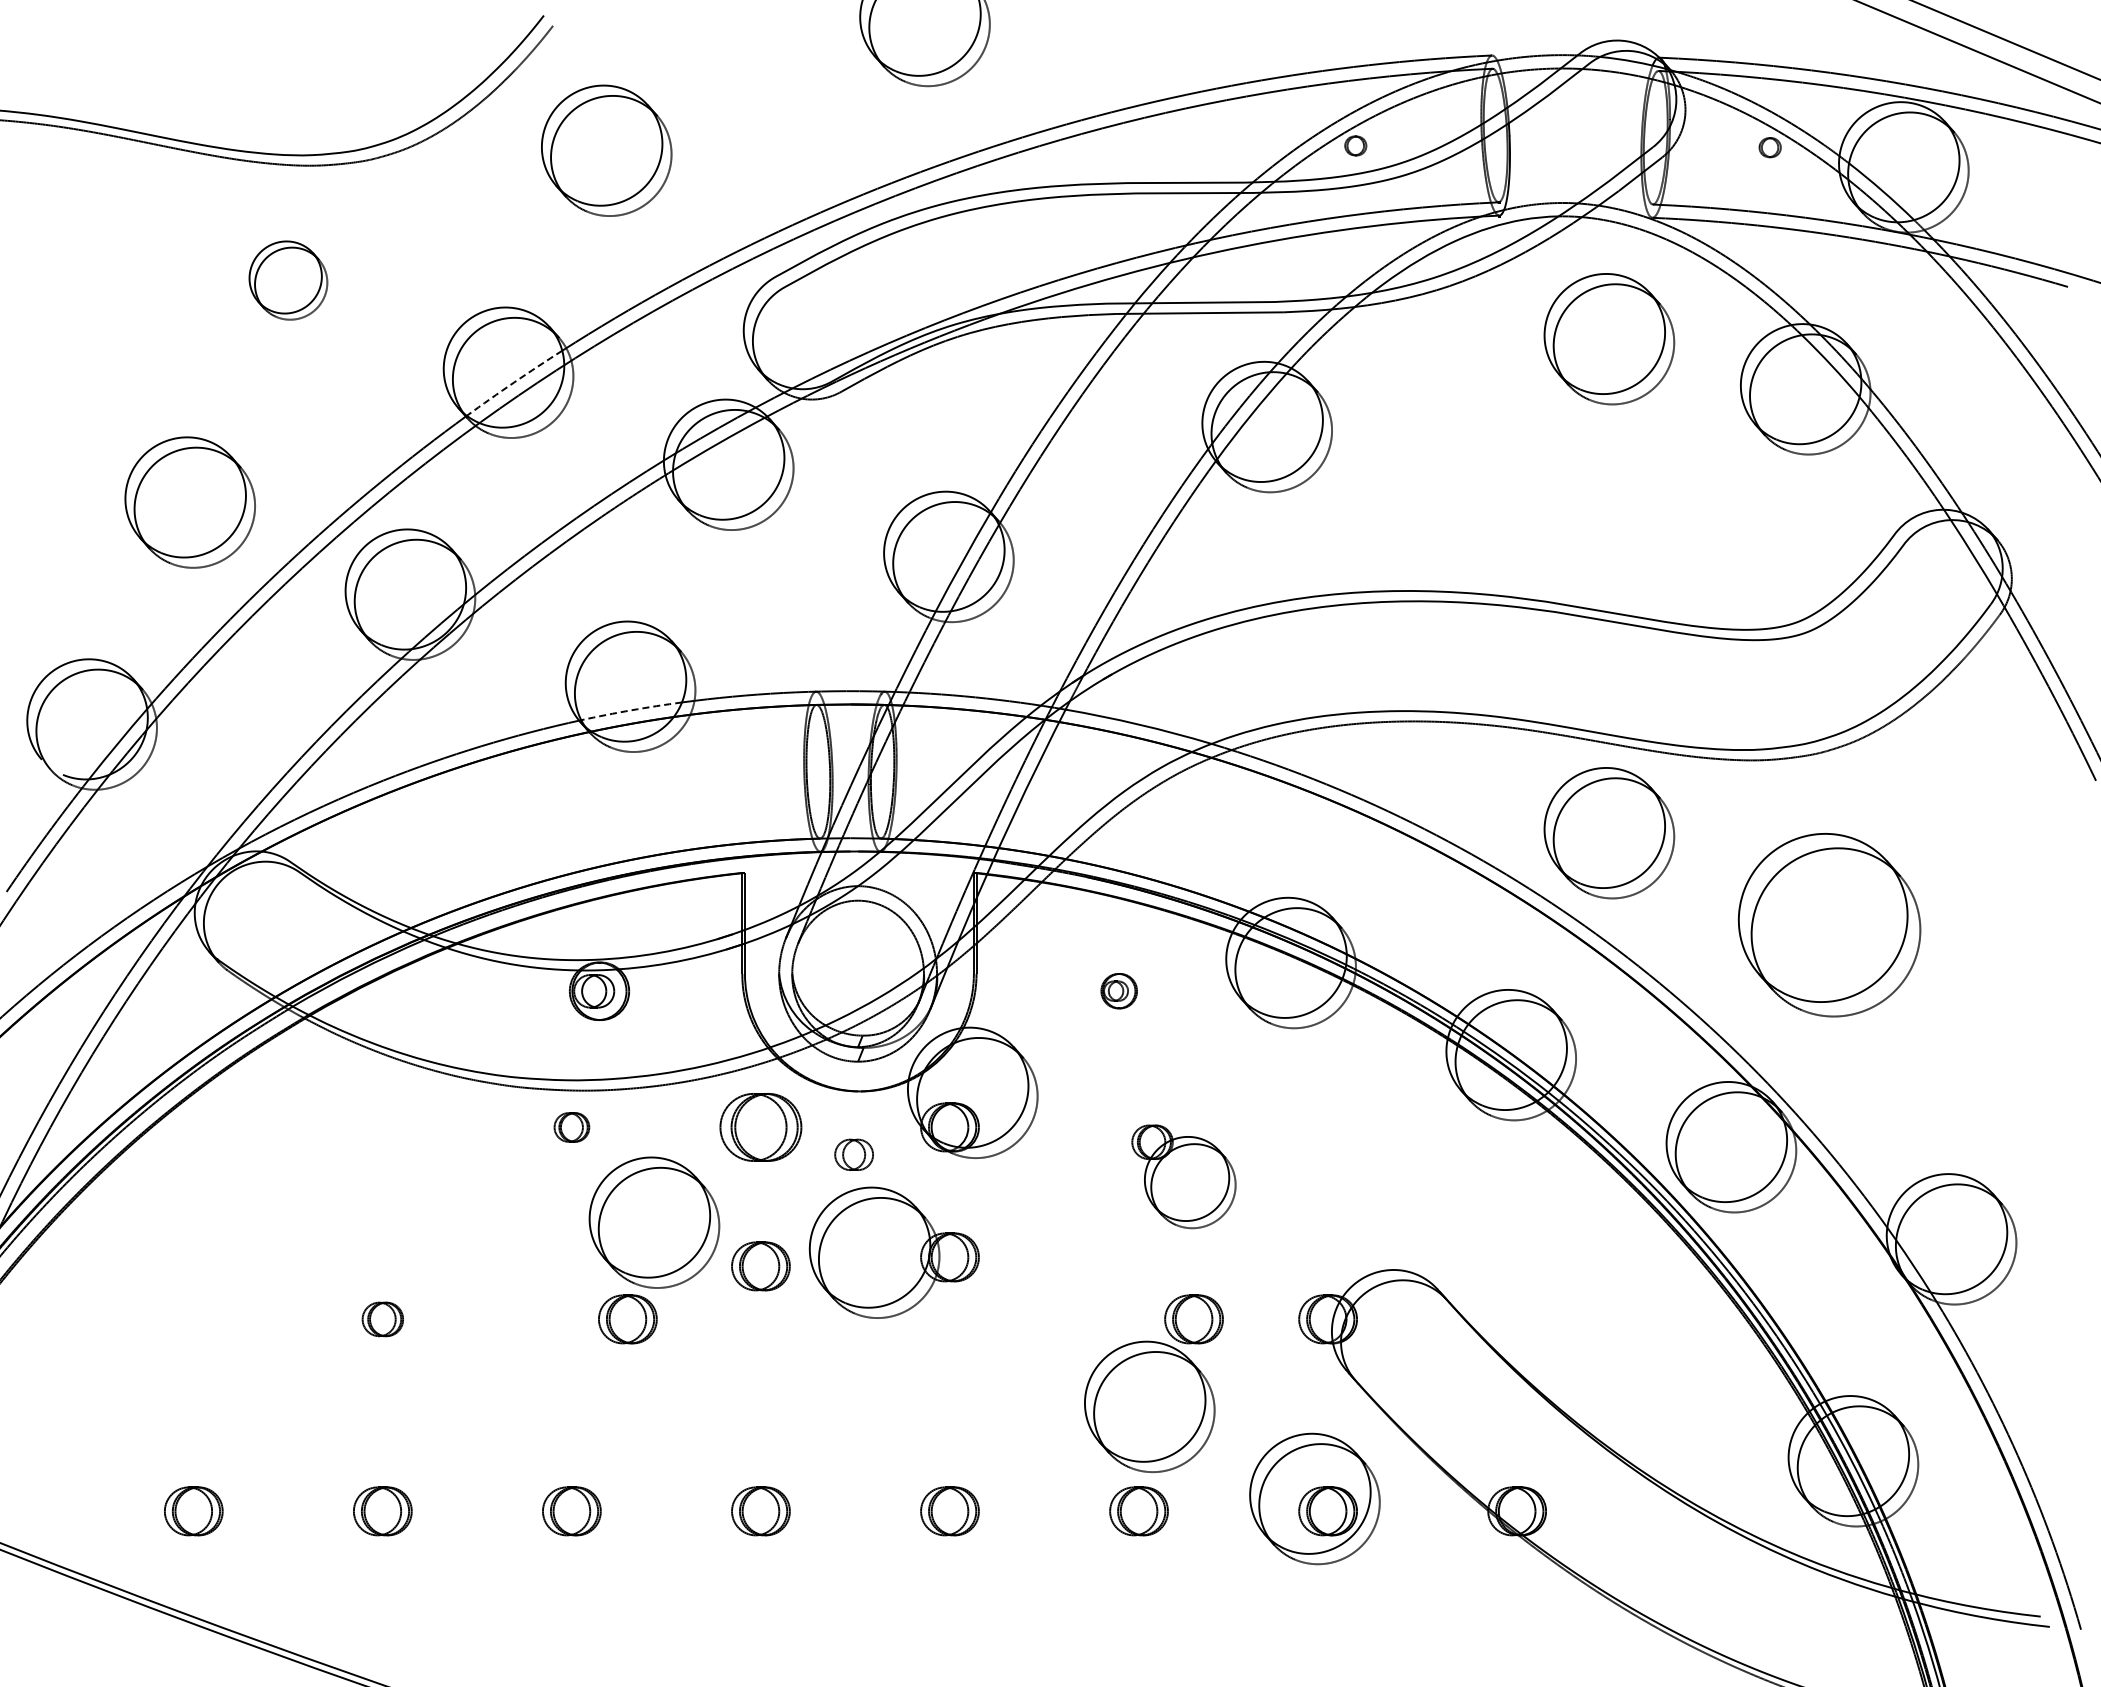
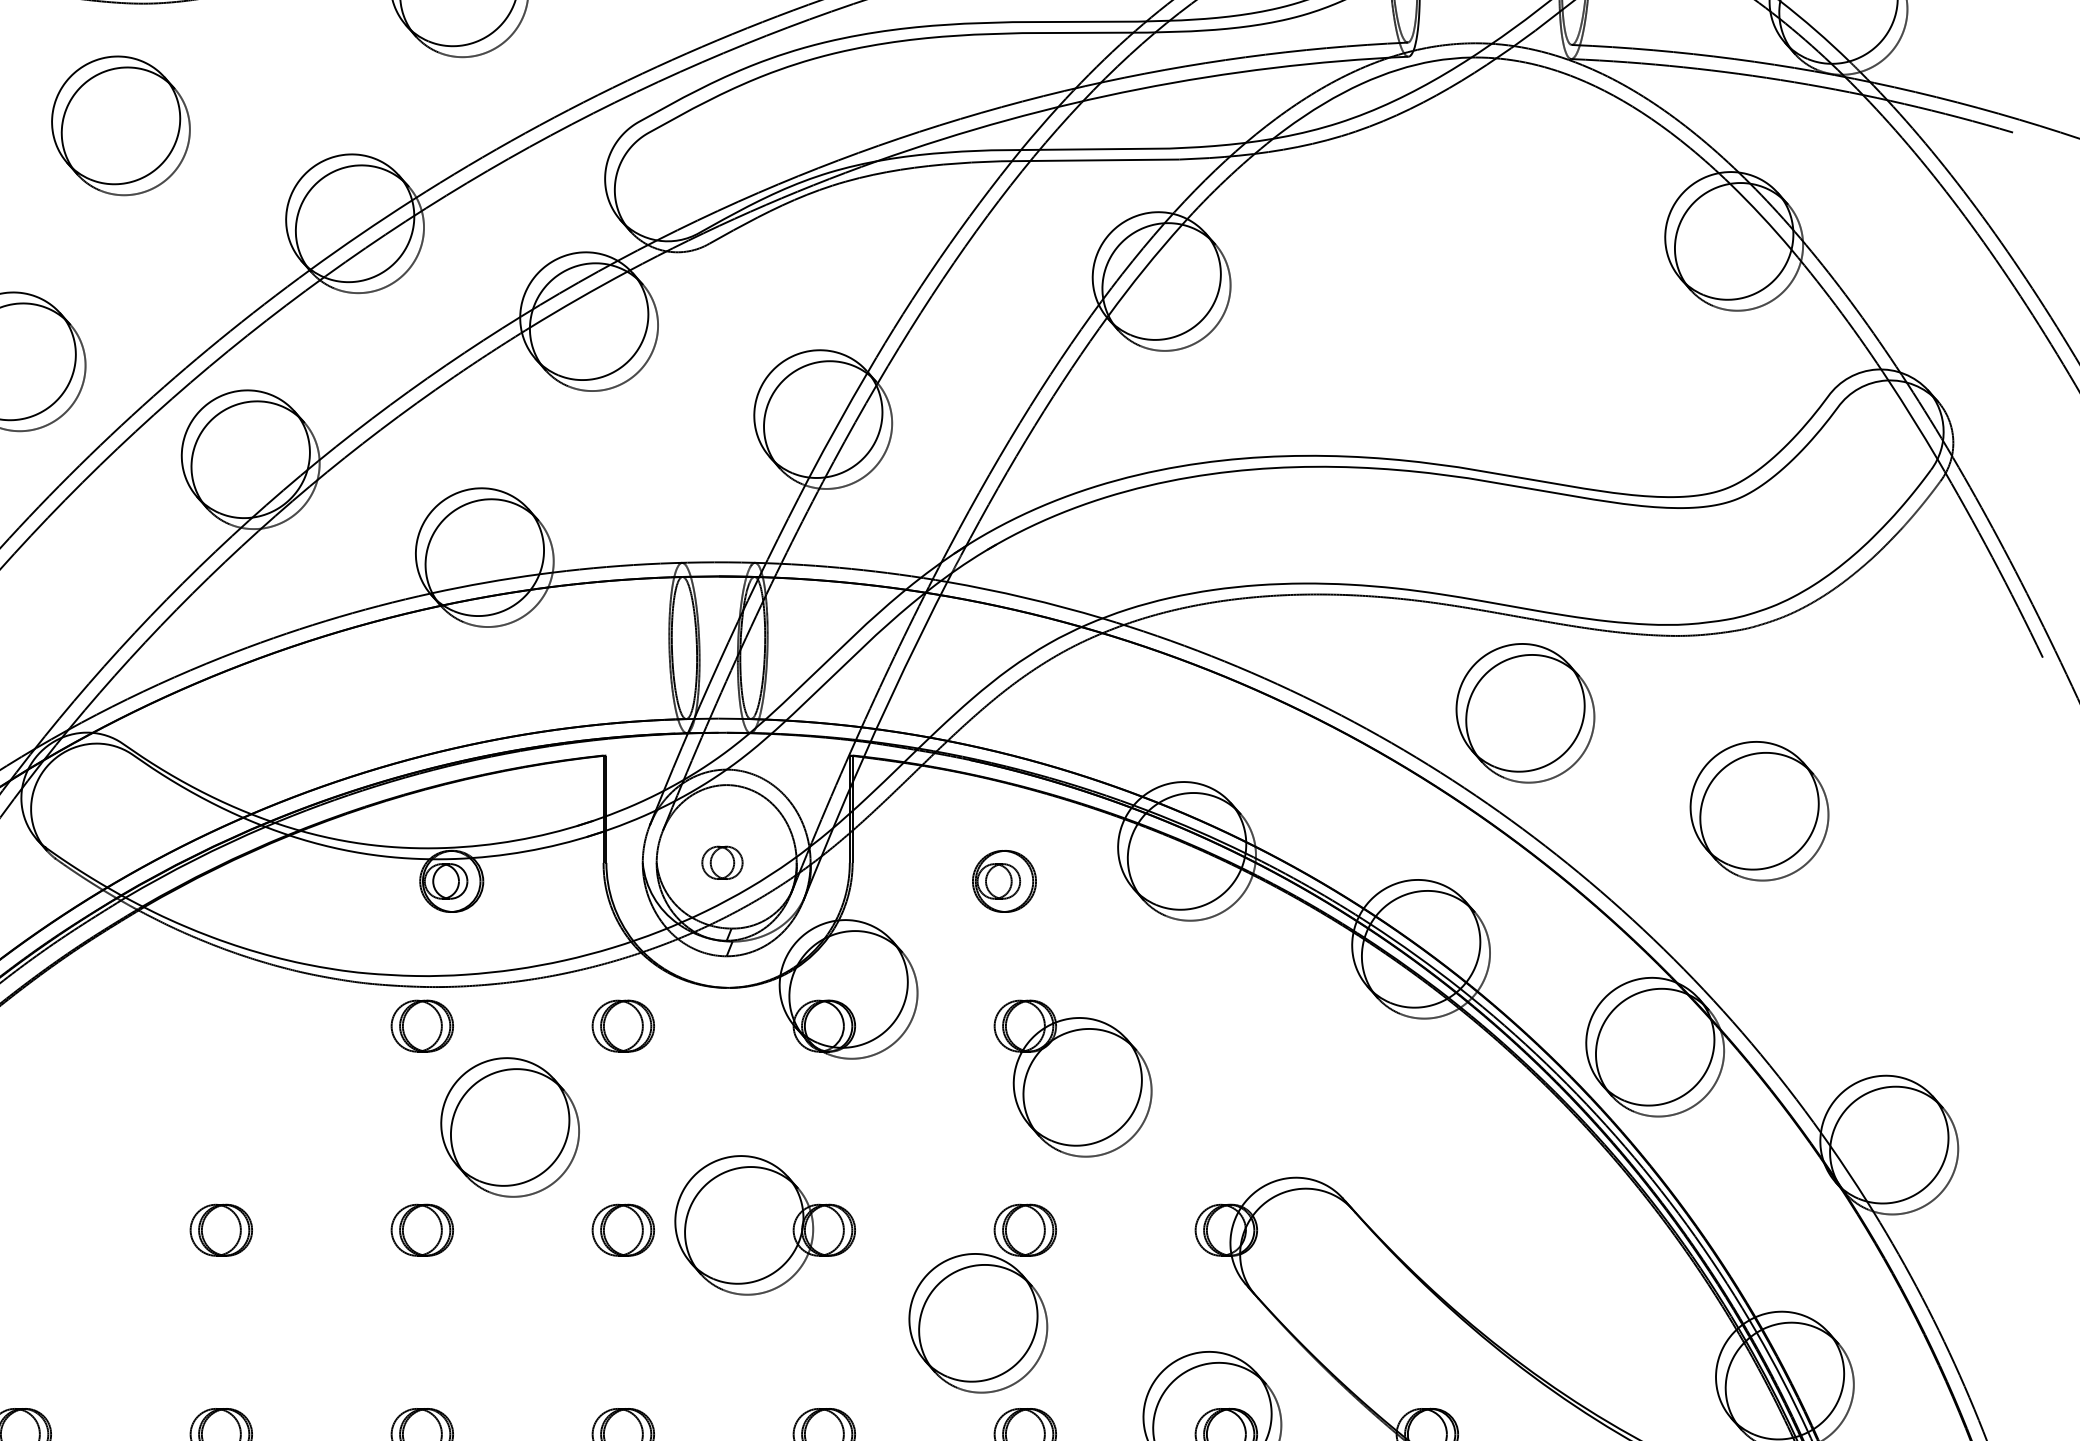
part: (288, 280) -> (121, 125), size x1.67
part: (1609, 339) -> (1525, 188), removed
arc: (514, 382) -> (361, 234), dashed -> solid
arc: (631, 710) -> (485, 582), dashed -> solid
part: (1829, 925) -> (1759, 811), size x0.71
part: (1118, 990) -> (1003, 880), size x1.67
part: (571, 1127) -> (421, 1026), size x1.67
part: (760, 1127) -> (622, 1026), size x0.71
part: (853, 1154) -> (721, 862), moved
part: (1183, 1176) -> (1072, 1078), size x1.43
part: (893, 1252) -> (764, 1225), moved
part: (760, 1266) -> (622, 1230), moved
part: (382, 1319) -> (221, 1230), size x1.43
part: (627, 1319) -> (421, 1230), moved
part: (1153, 1383) -> (982, 1298), moved

